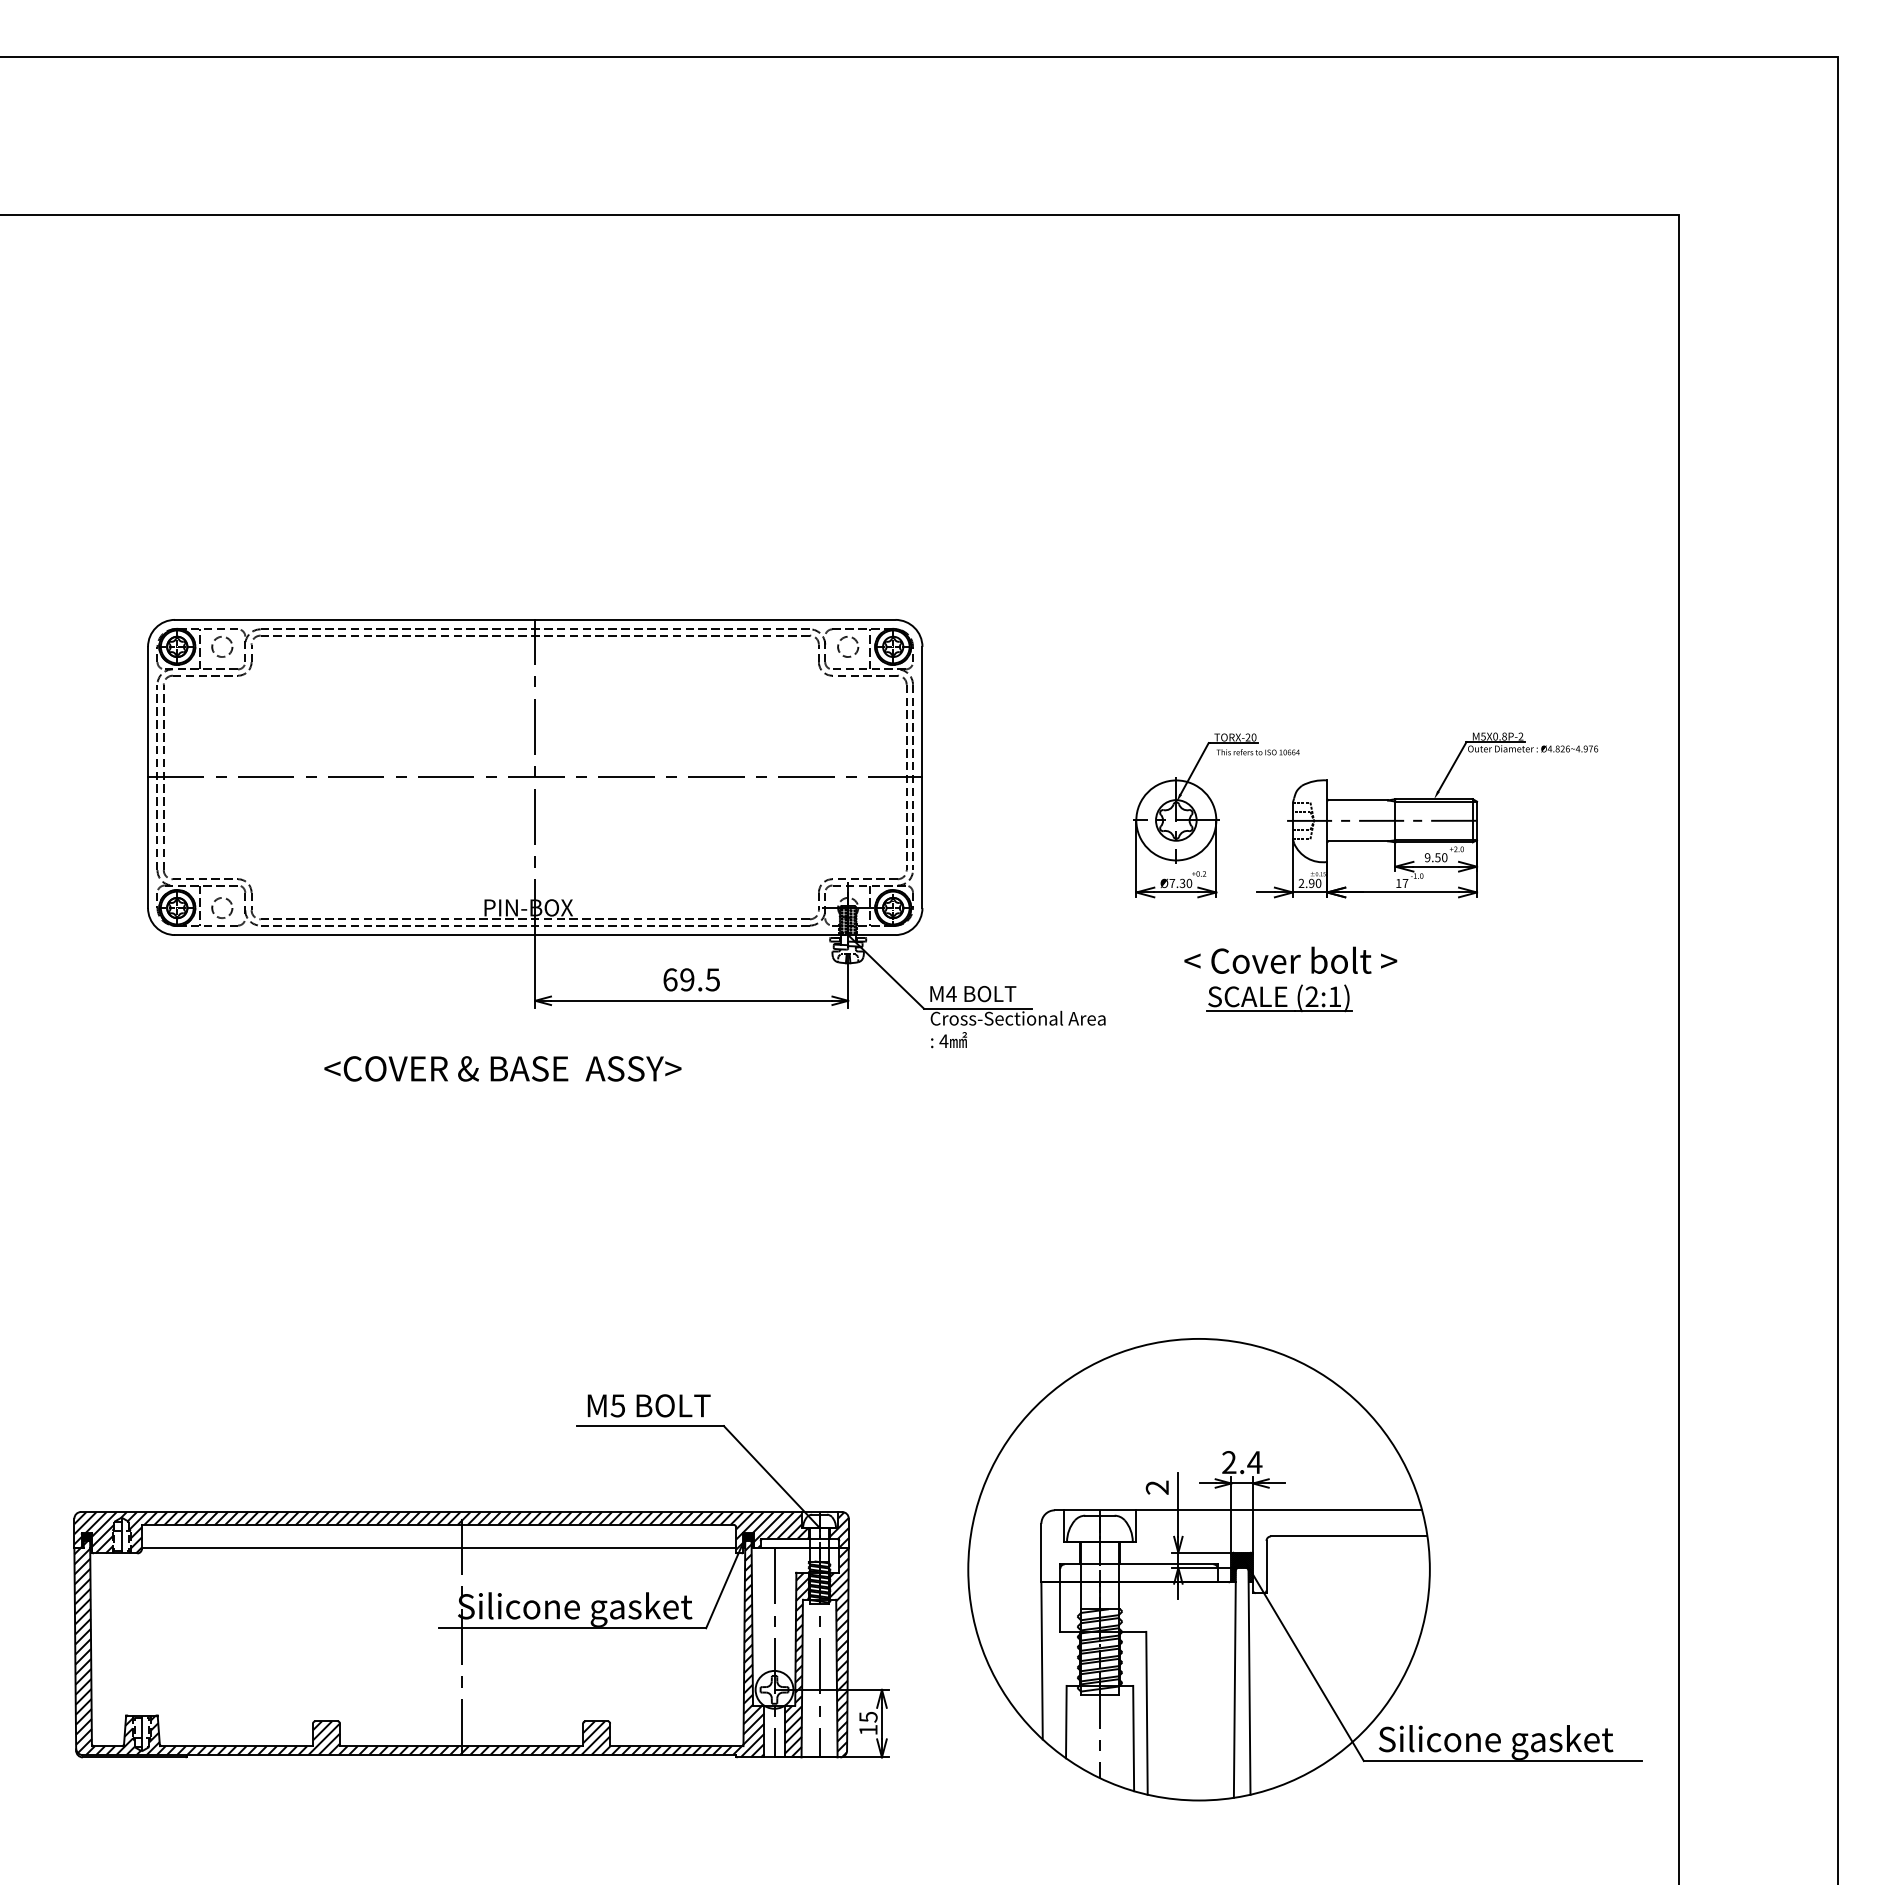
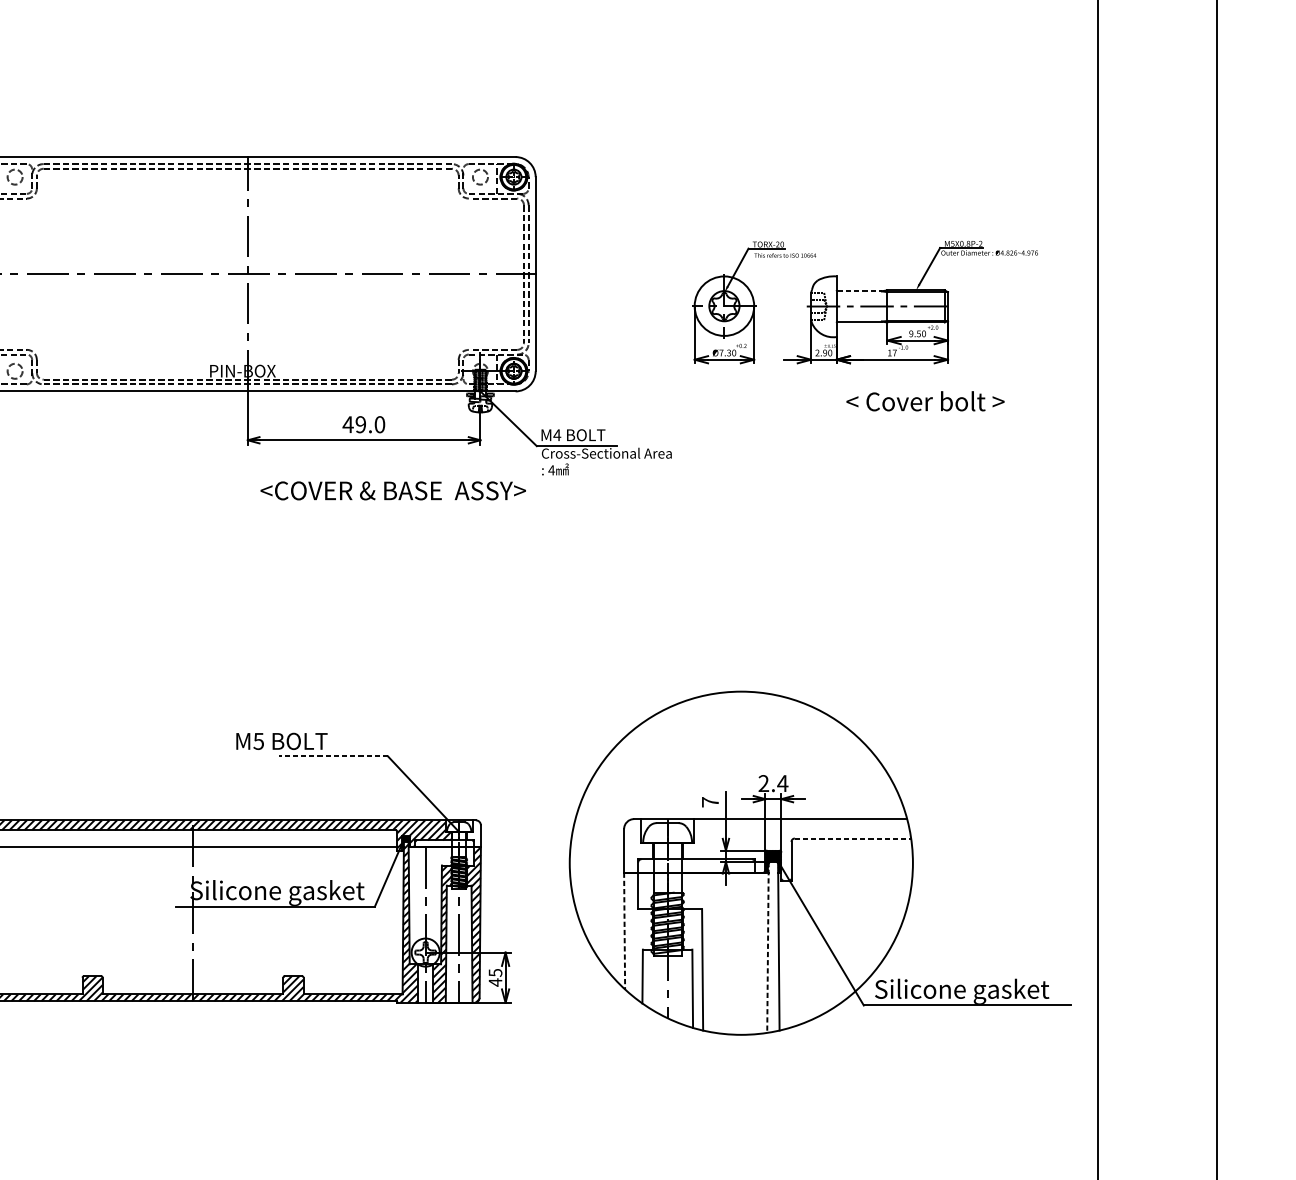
line: (1358, 800) -> (859, 291), solid -> dashed
text: (1290, 959) -> (925, 400), moved
text: (690, 979) -> (363, 424), 69.5 -> 49.0
part: (1279, 998) -> (801, 438), removed
text: (502, 1068) -> (392, 490), moved
text: (648, 1405) -> (281, 741), moved
line: (650, 1426) -> (333, 756), solid -> dashed
text: (1156, 1487) -> (709, 802), 2 -> 7
hatch: (838, 1529) -> (473, 833), removed
line: (1349, 1536) -> (853, 838), solid -> dashed
line: (1042, 1660) -> (624, 930), solid -> dashed
line: (1234, 1682) -> (767, 947), solid -> dashed
text: (868, 1729) -> (495, 982), 15 -> 45

